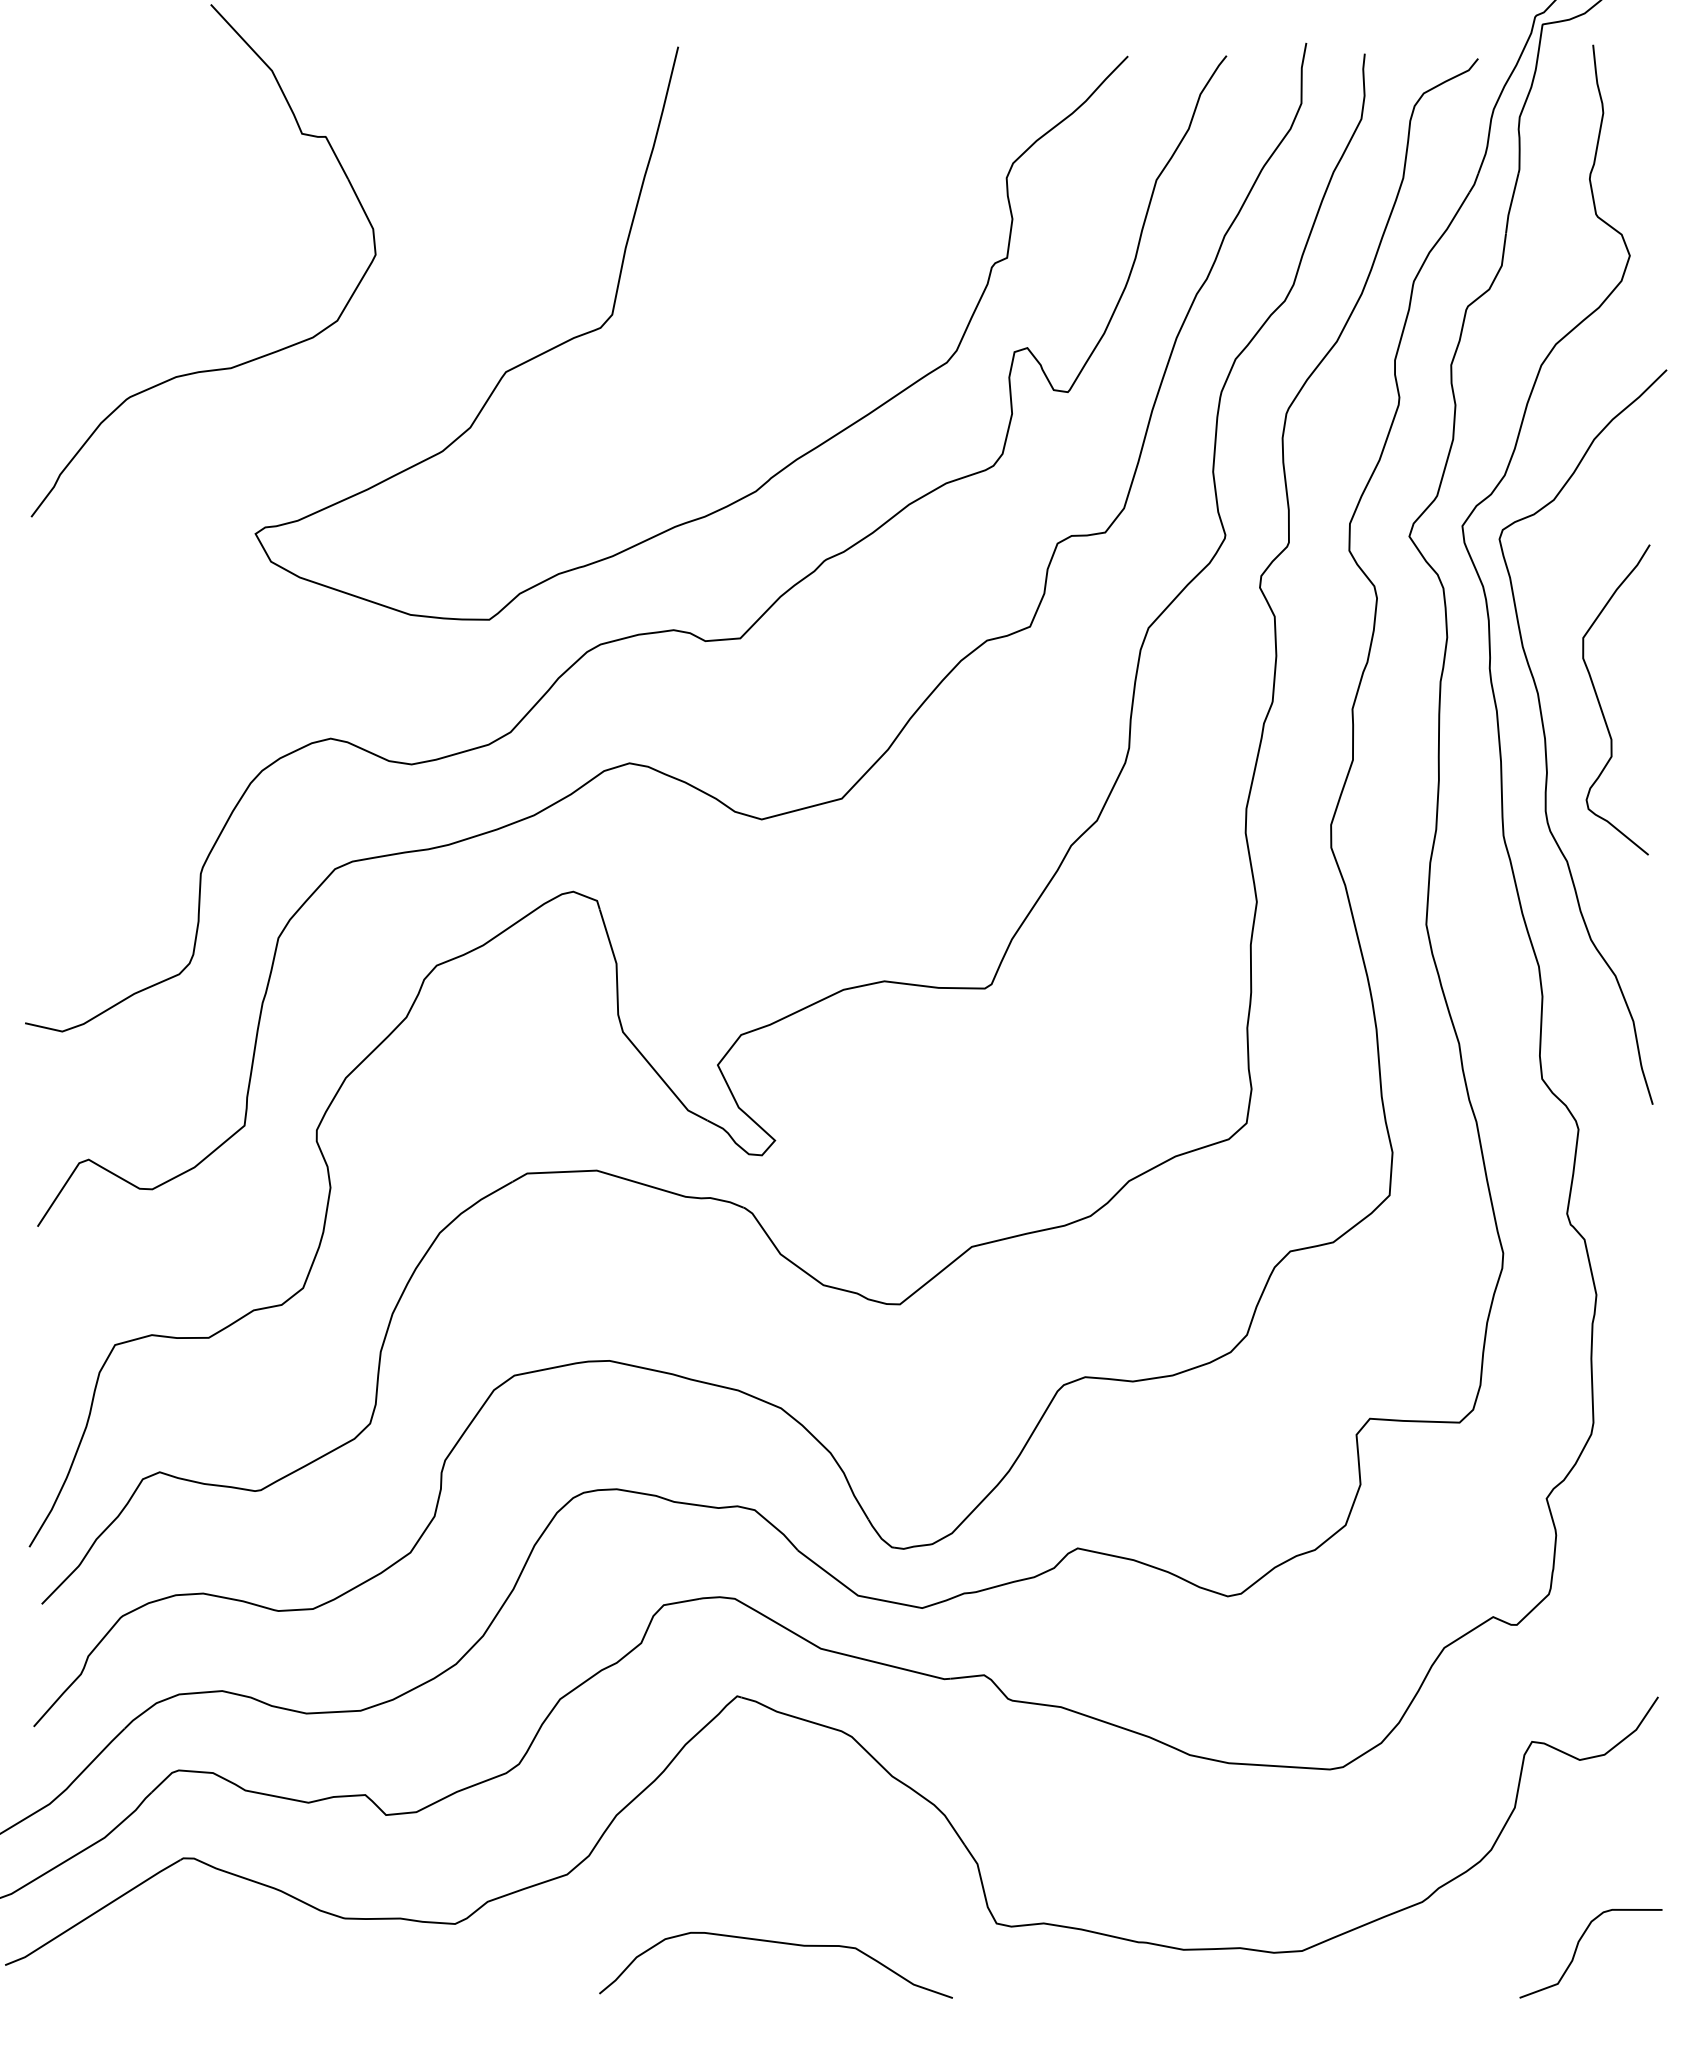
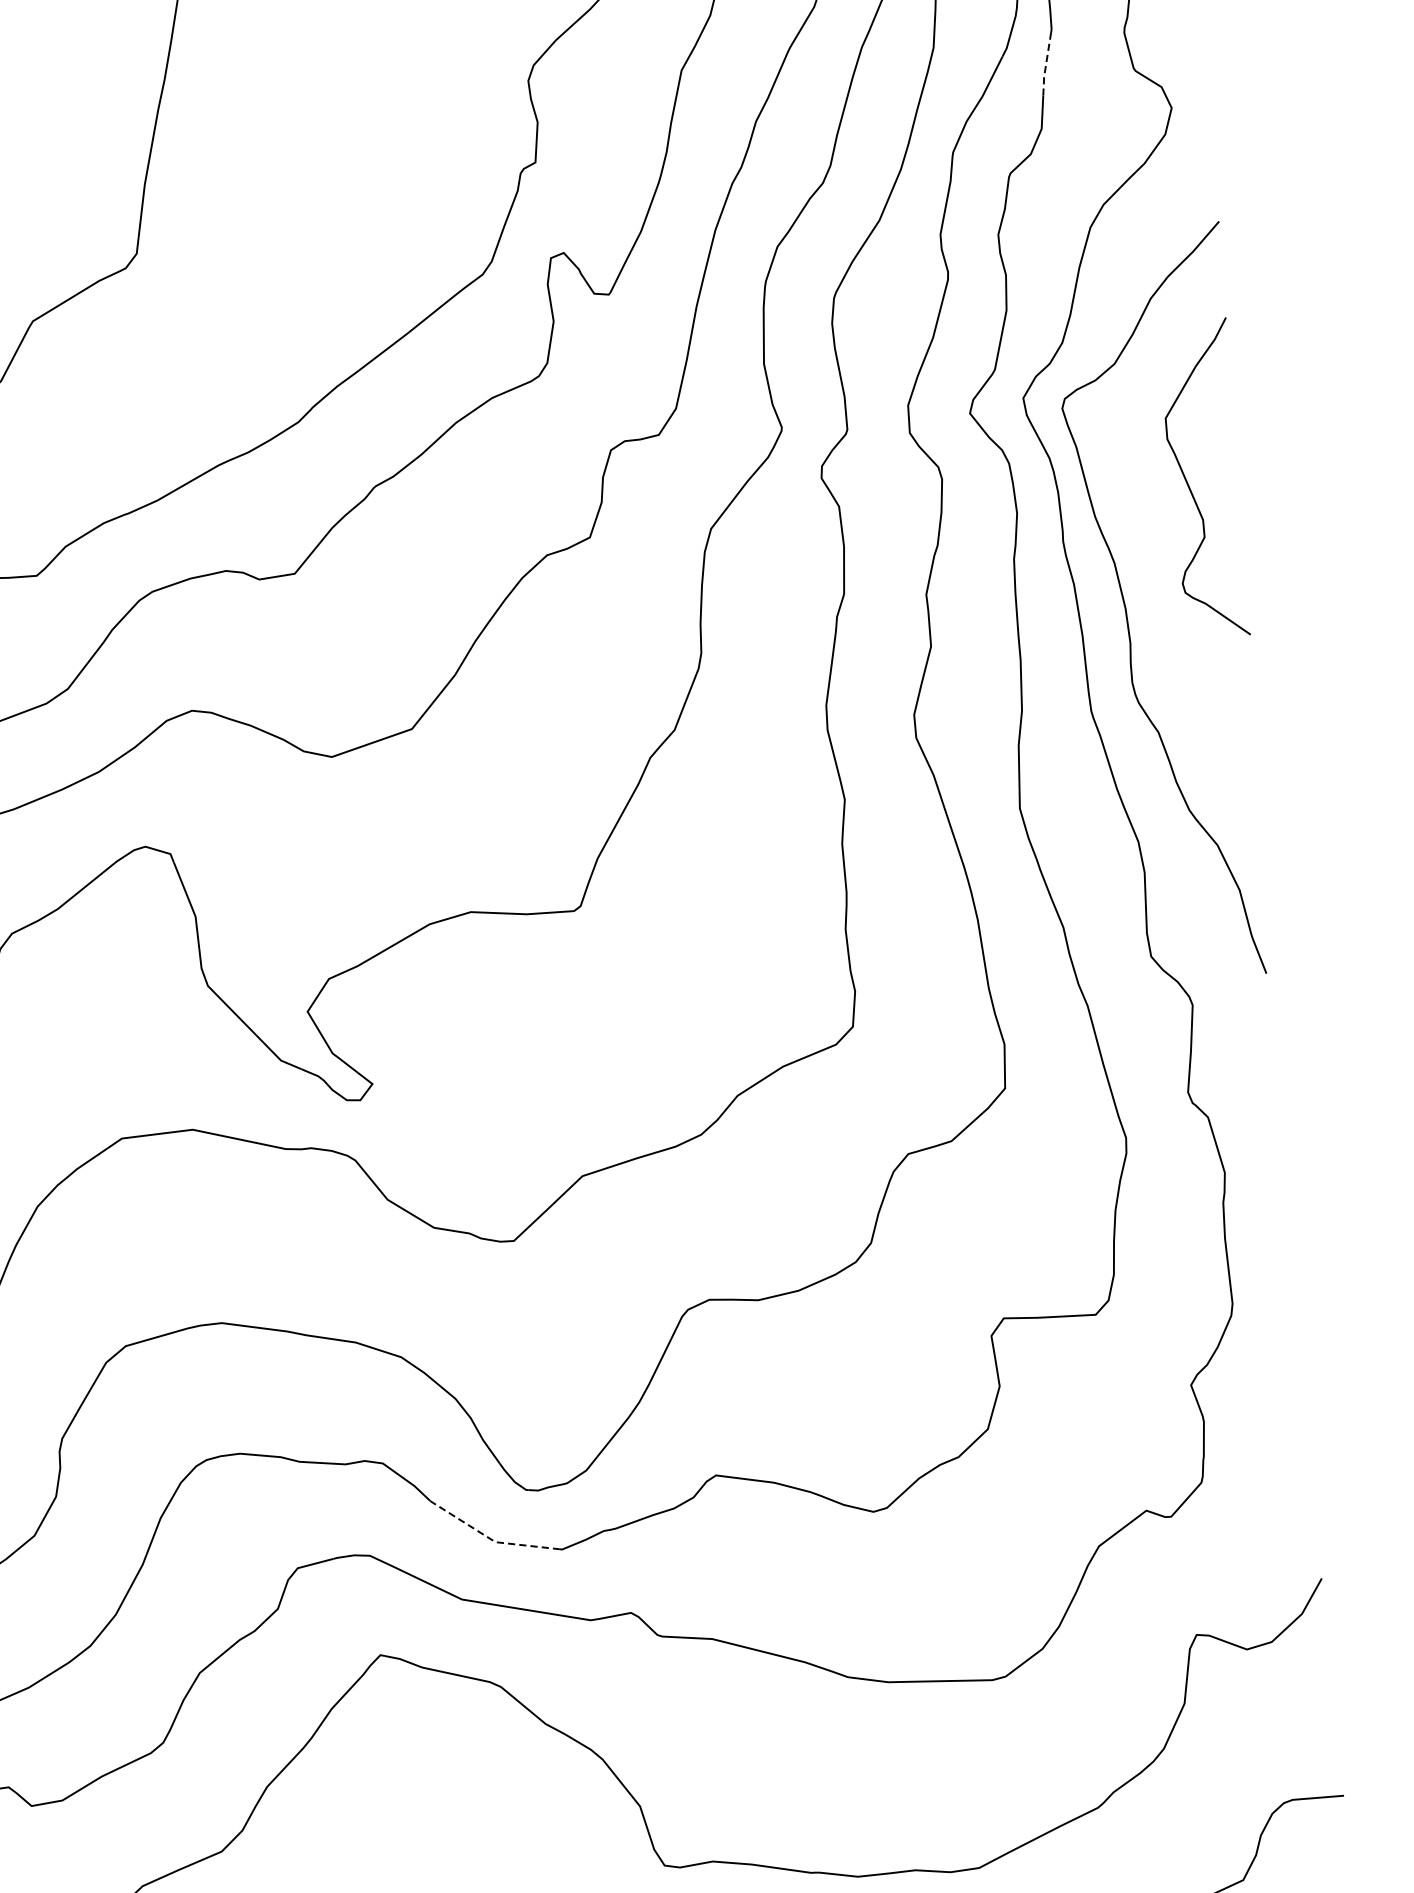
line: (1511, 203) -> (1046, 64), solid -> dashed
curve: (1600, 703) -> (1188, 483), moved
line: (853, 1592) -> (490, 1539), solid -> dashed

